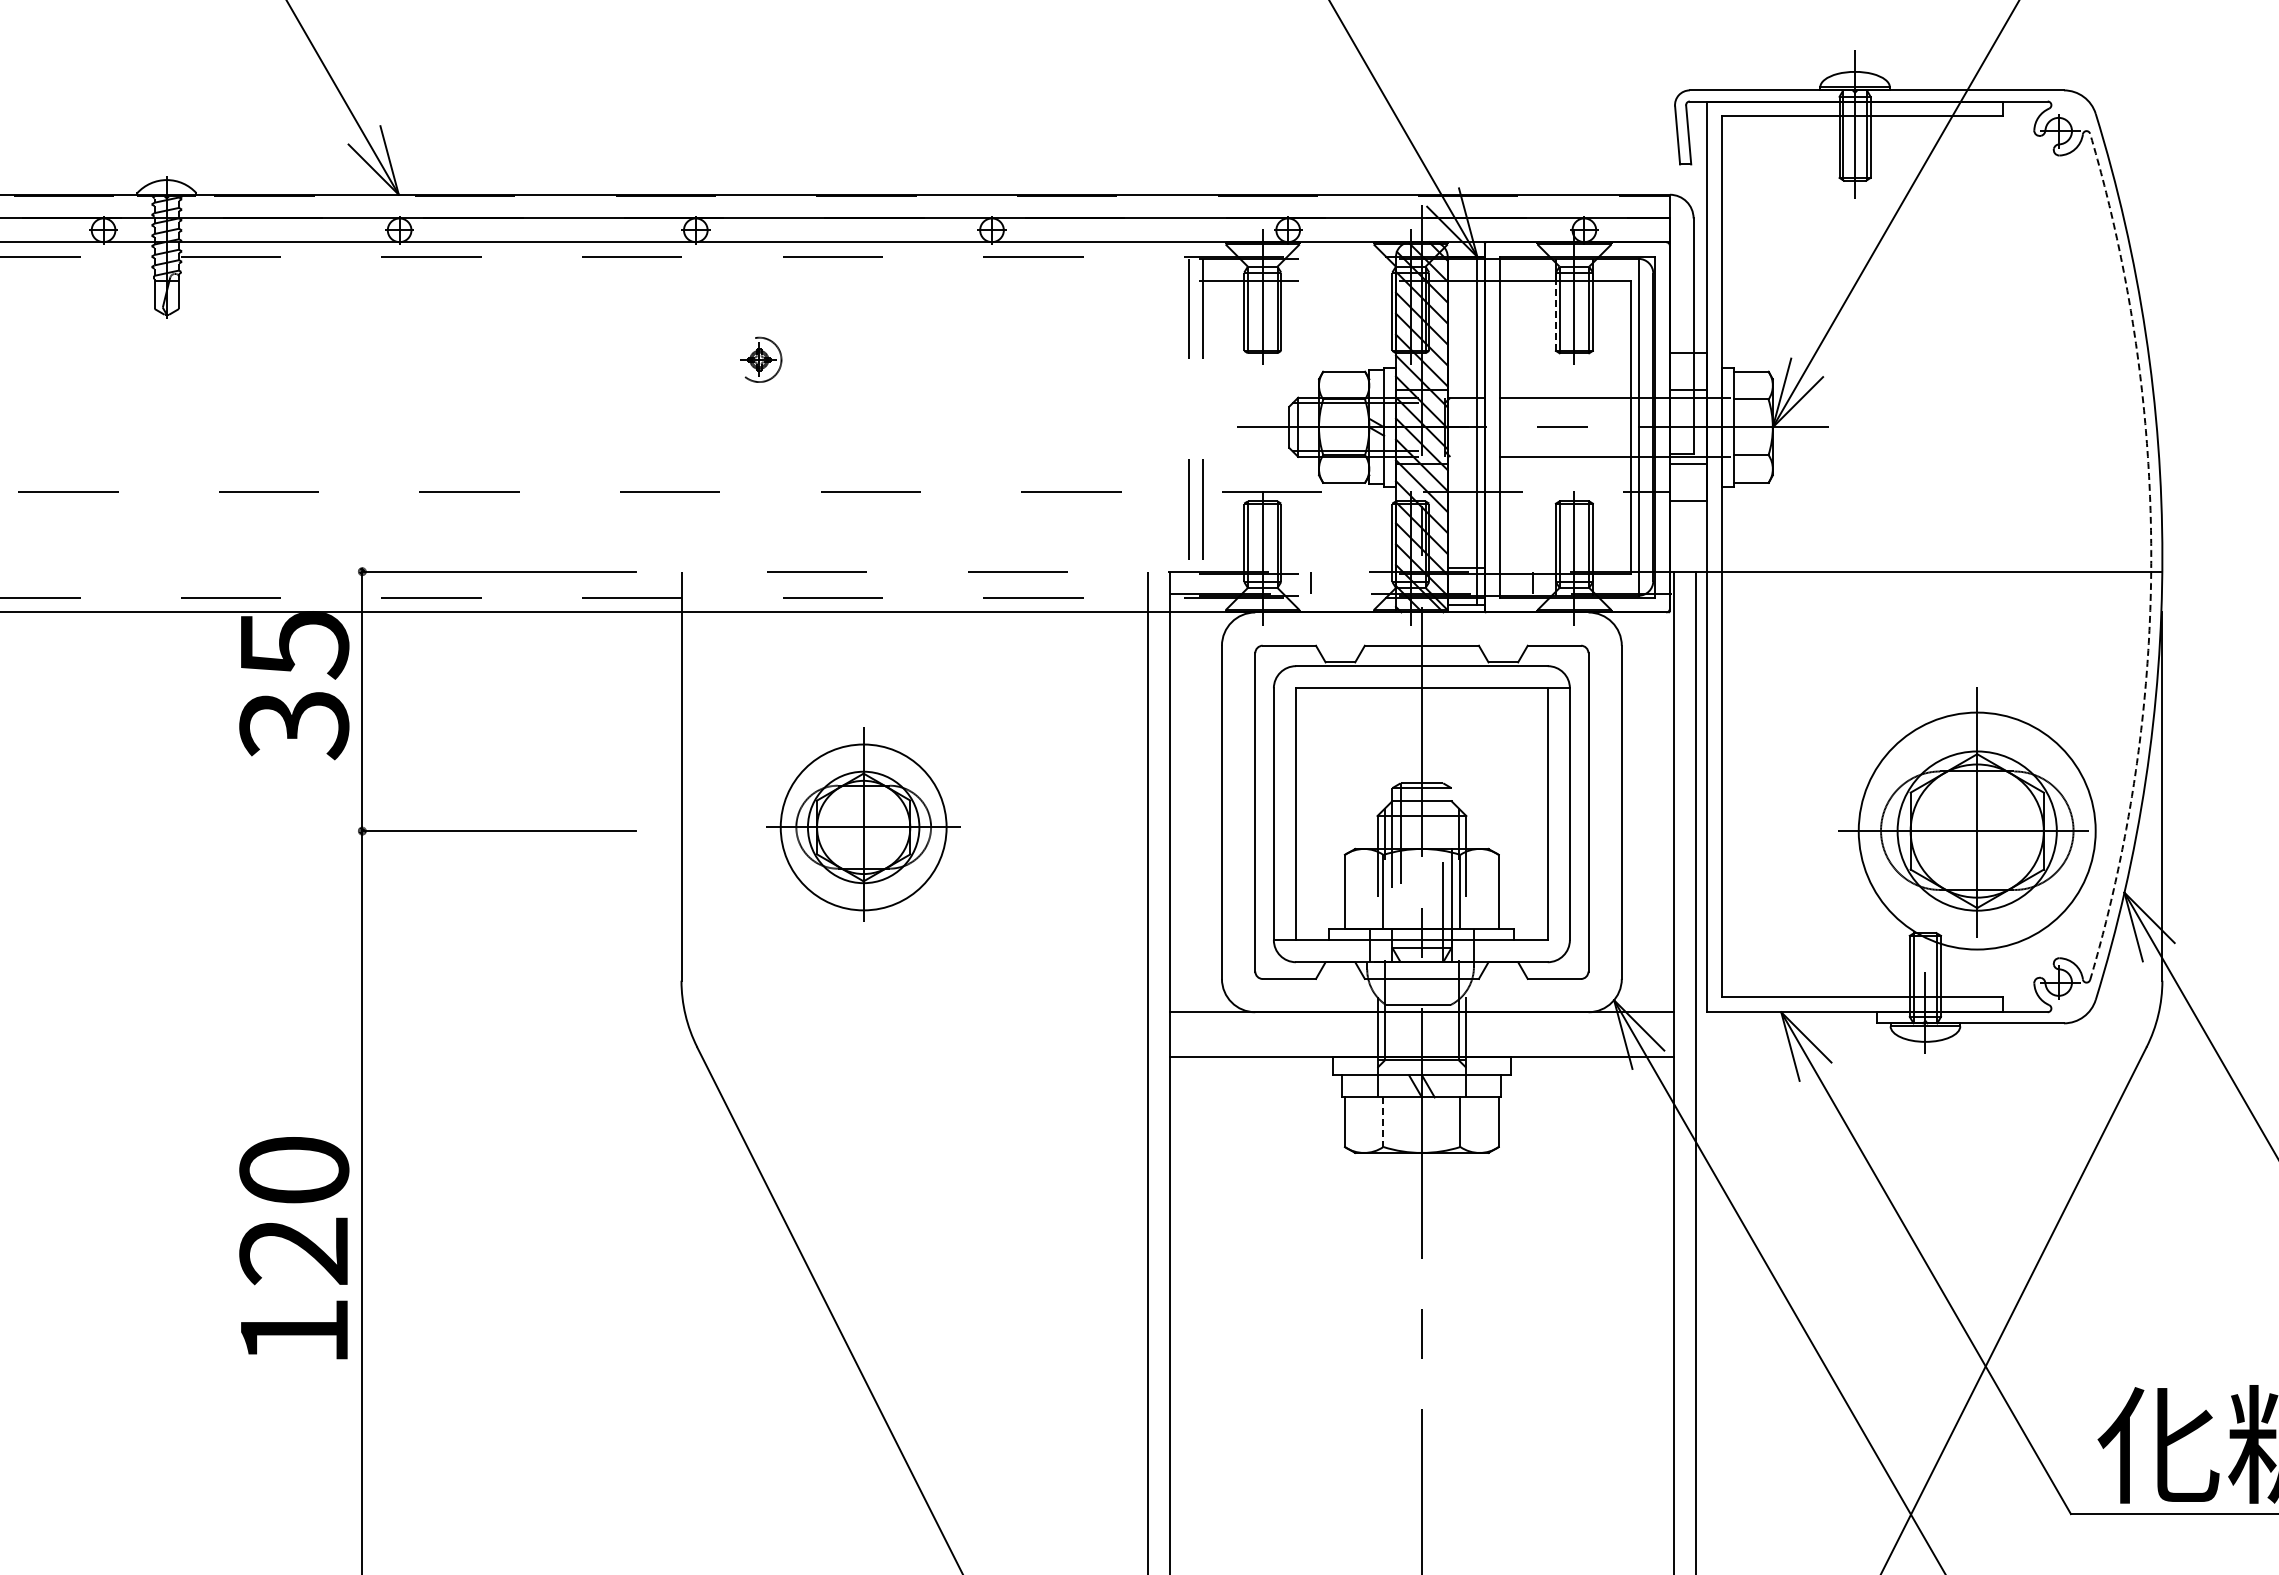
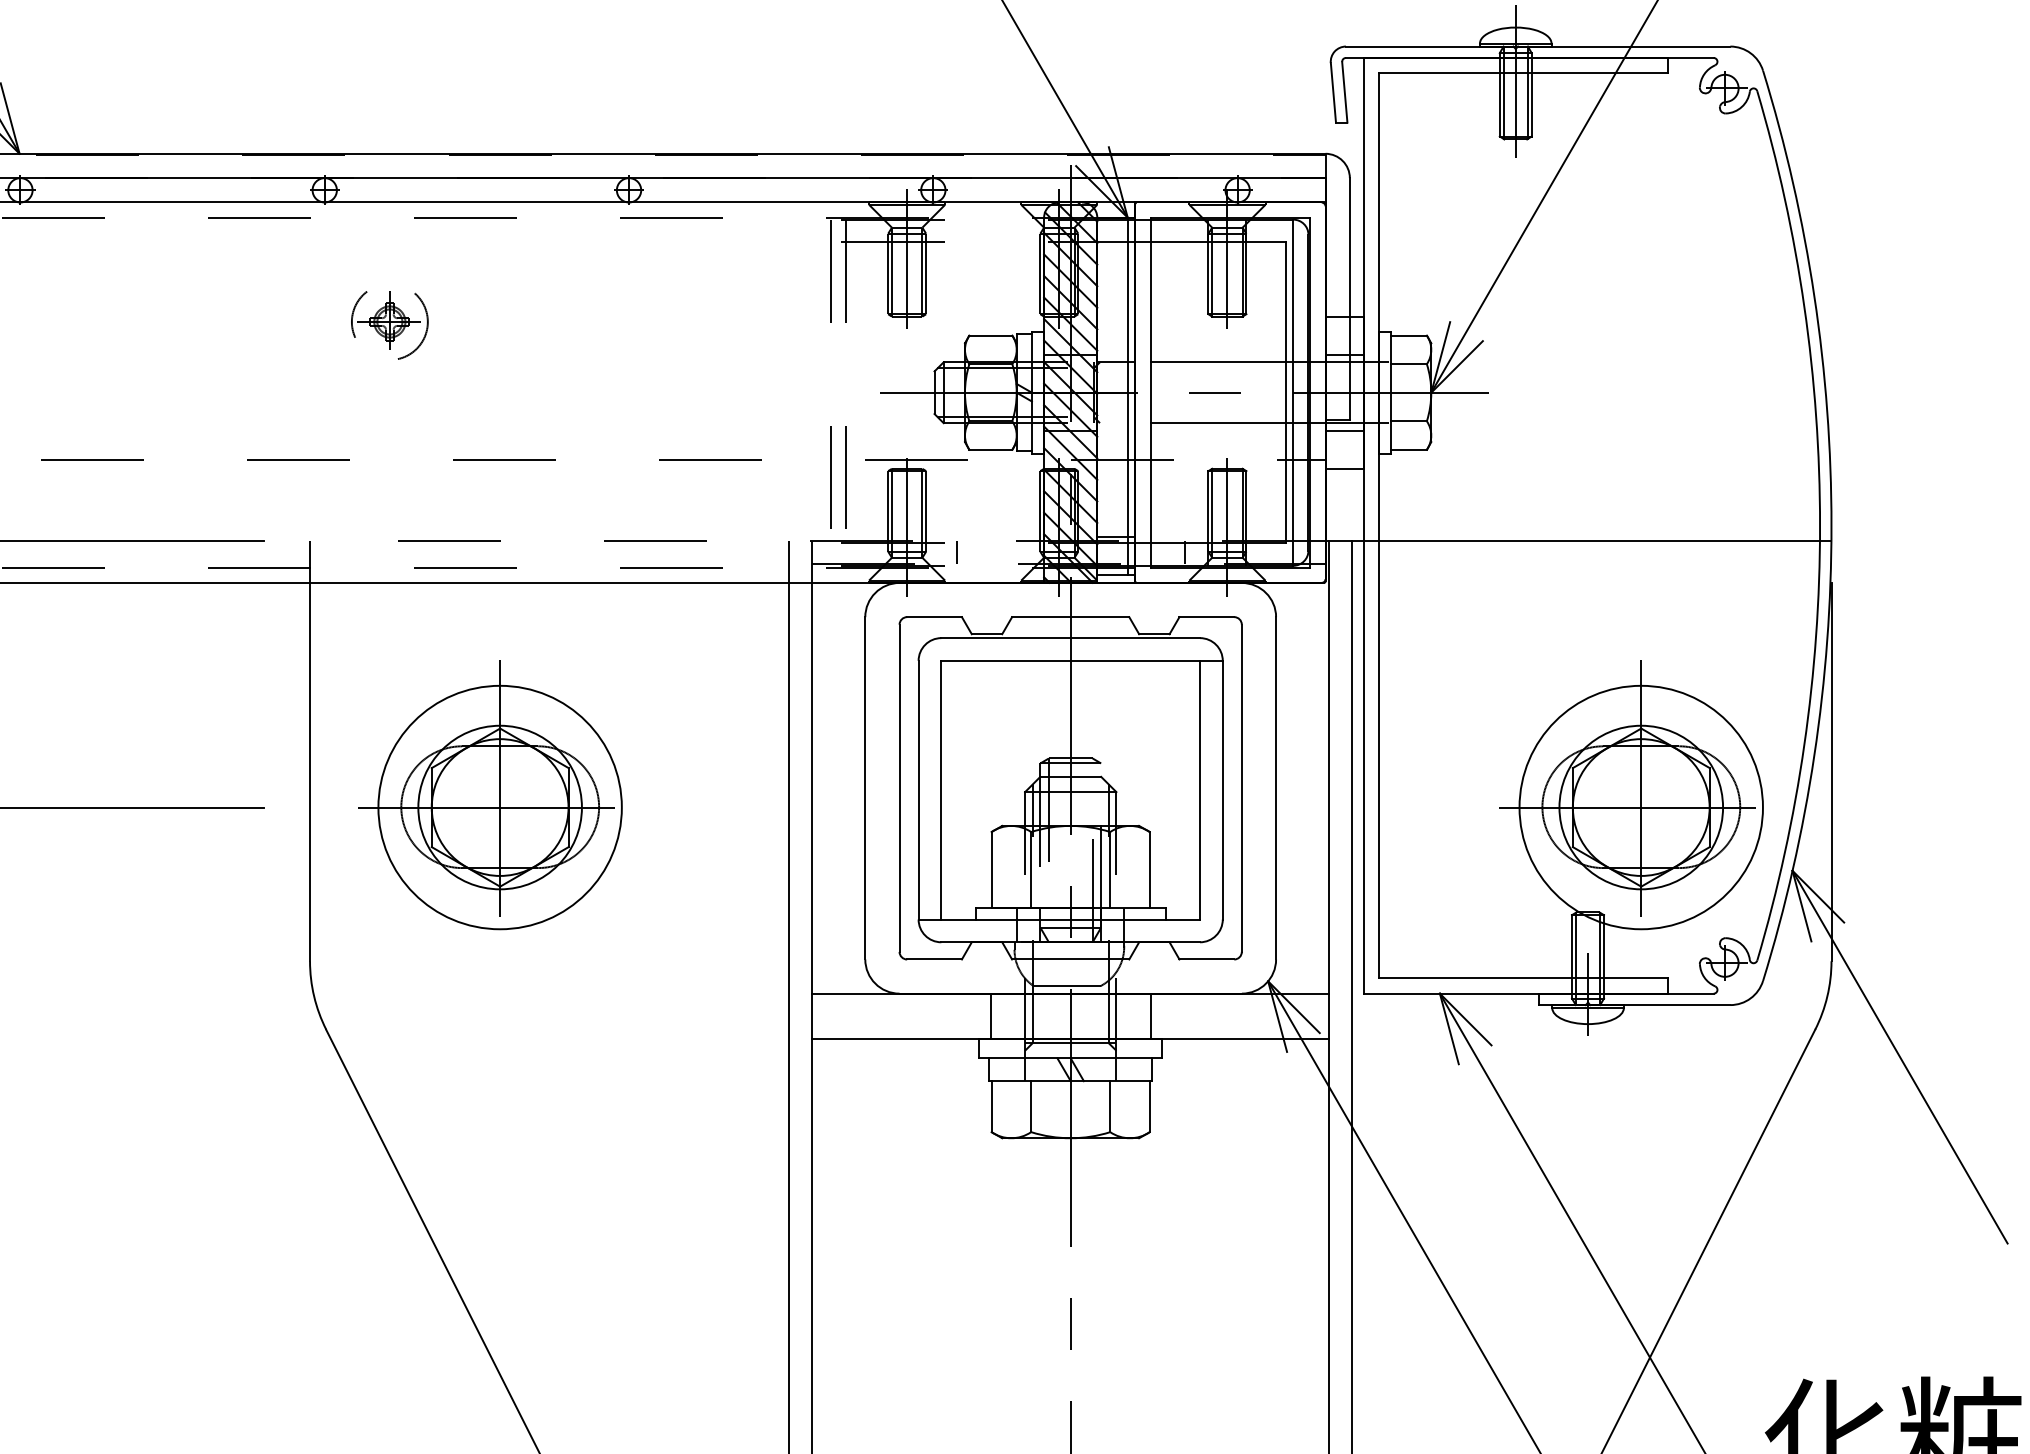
line: (1555, 315) -> (1207, 277), dashed -> solid
part: (759, 361) -> (390, 325), size x1.67
arc: (2151, 556) -> (1820, 525), dashed -> solid
part: (856, 818) -> (489, 794), size x1.43
line: (1344, 1034) -> (991, 1016), added
line: (1499, 1034) -> (1150, 1016), added
line: (1383, 1122) -> (1031, 1106), dashed -> solid

